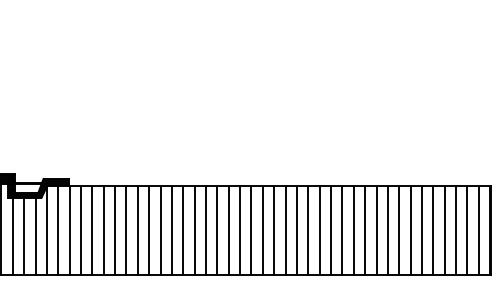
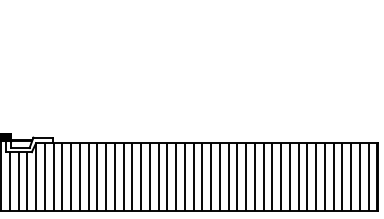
hatch: (38, 188) -> (29, 144), removed

